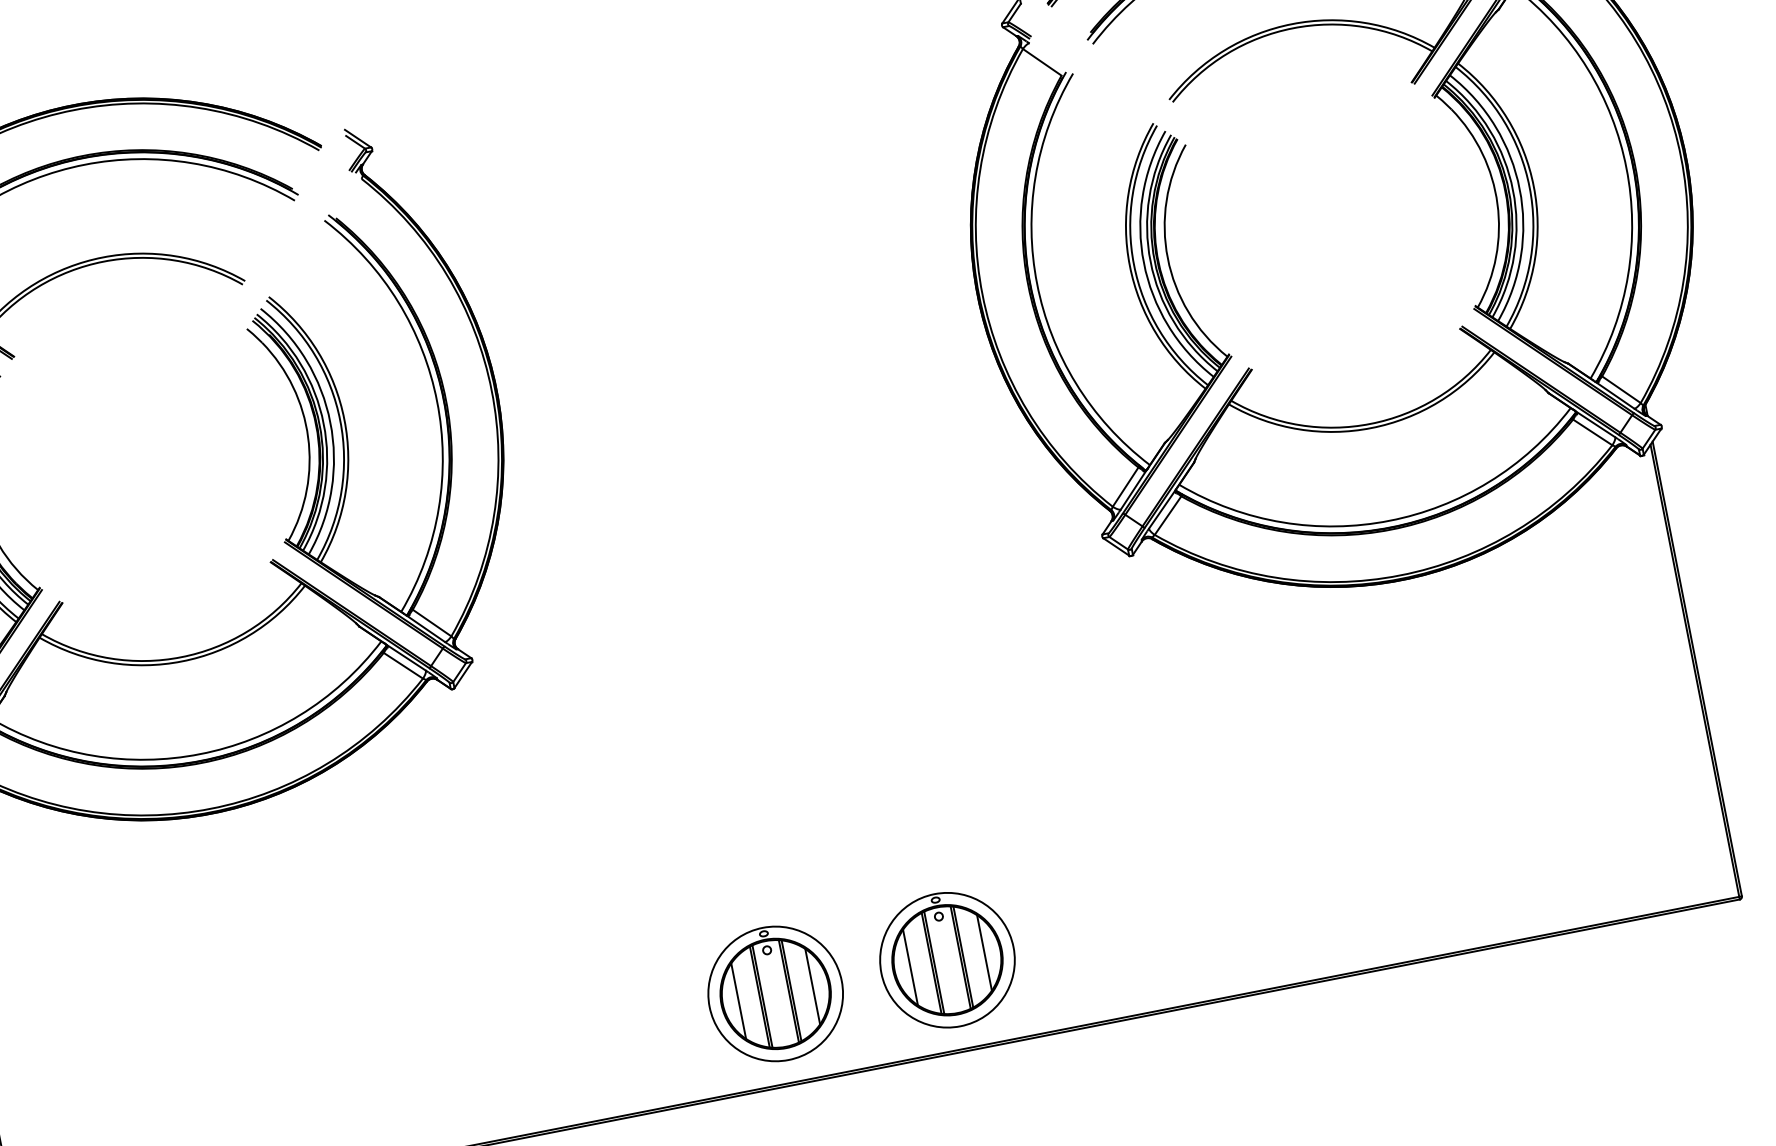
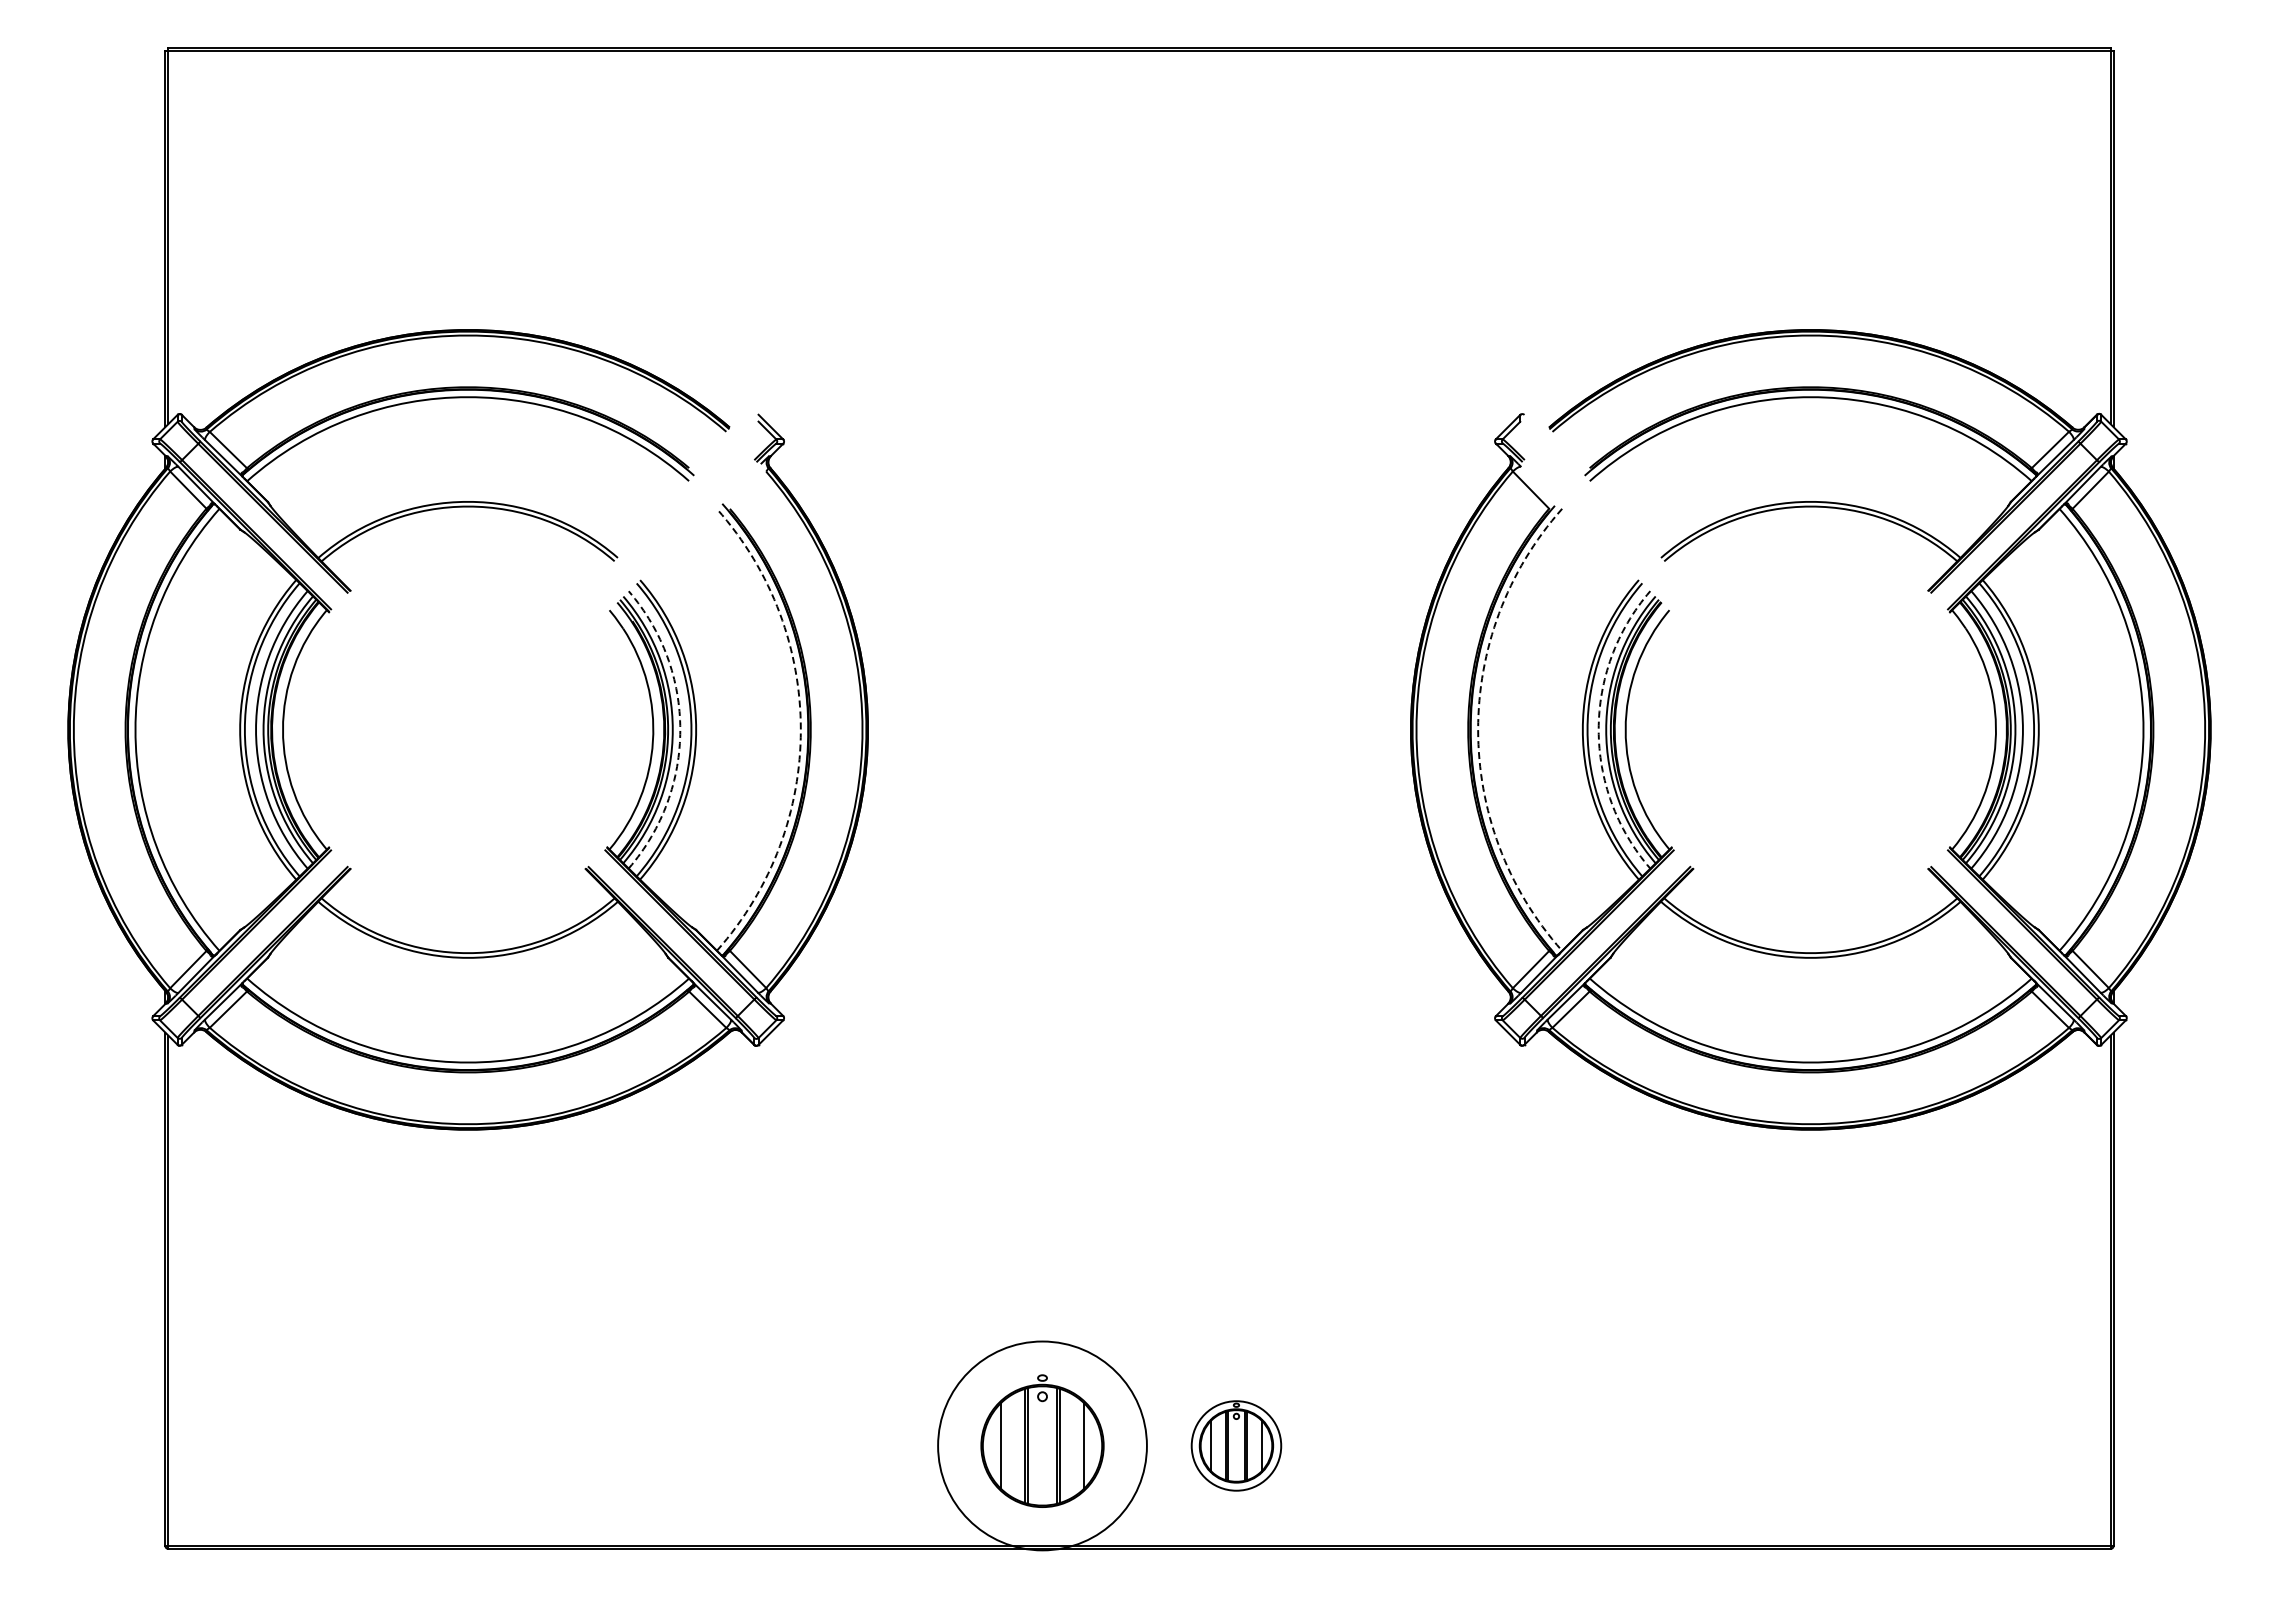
arc: (1143, 262) -> (1598, 729), solid -> dashed
arc: (1037, 283) -> (1478, 729), solid -> dashed
arc: (436, 401) -> (800, 729), solid -> dashed
arc: (330, 422) -> (680, 729), solid -> dashed
part: (947, 959) -> (1236, 1445), size x0.6
circle: (775, 993) -> (1042, 1445), size x1.4

